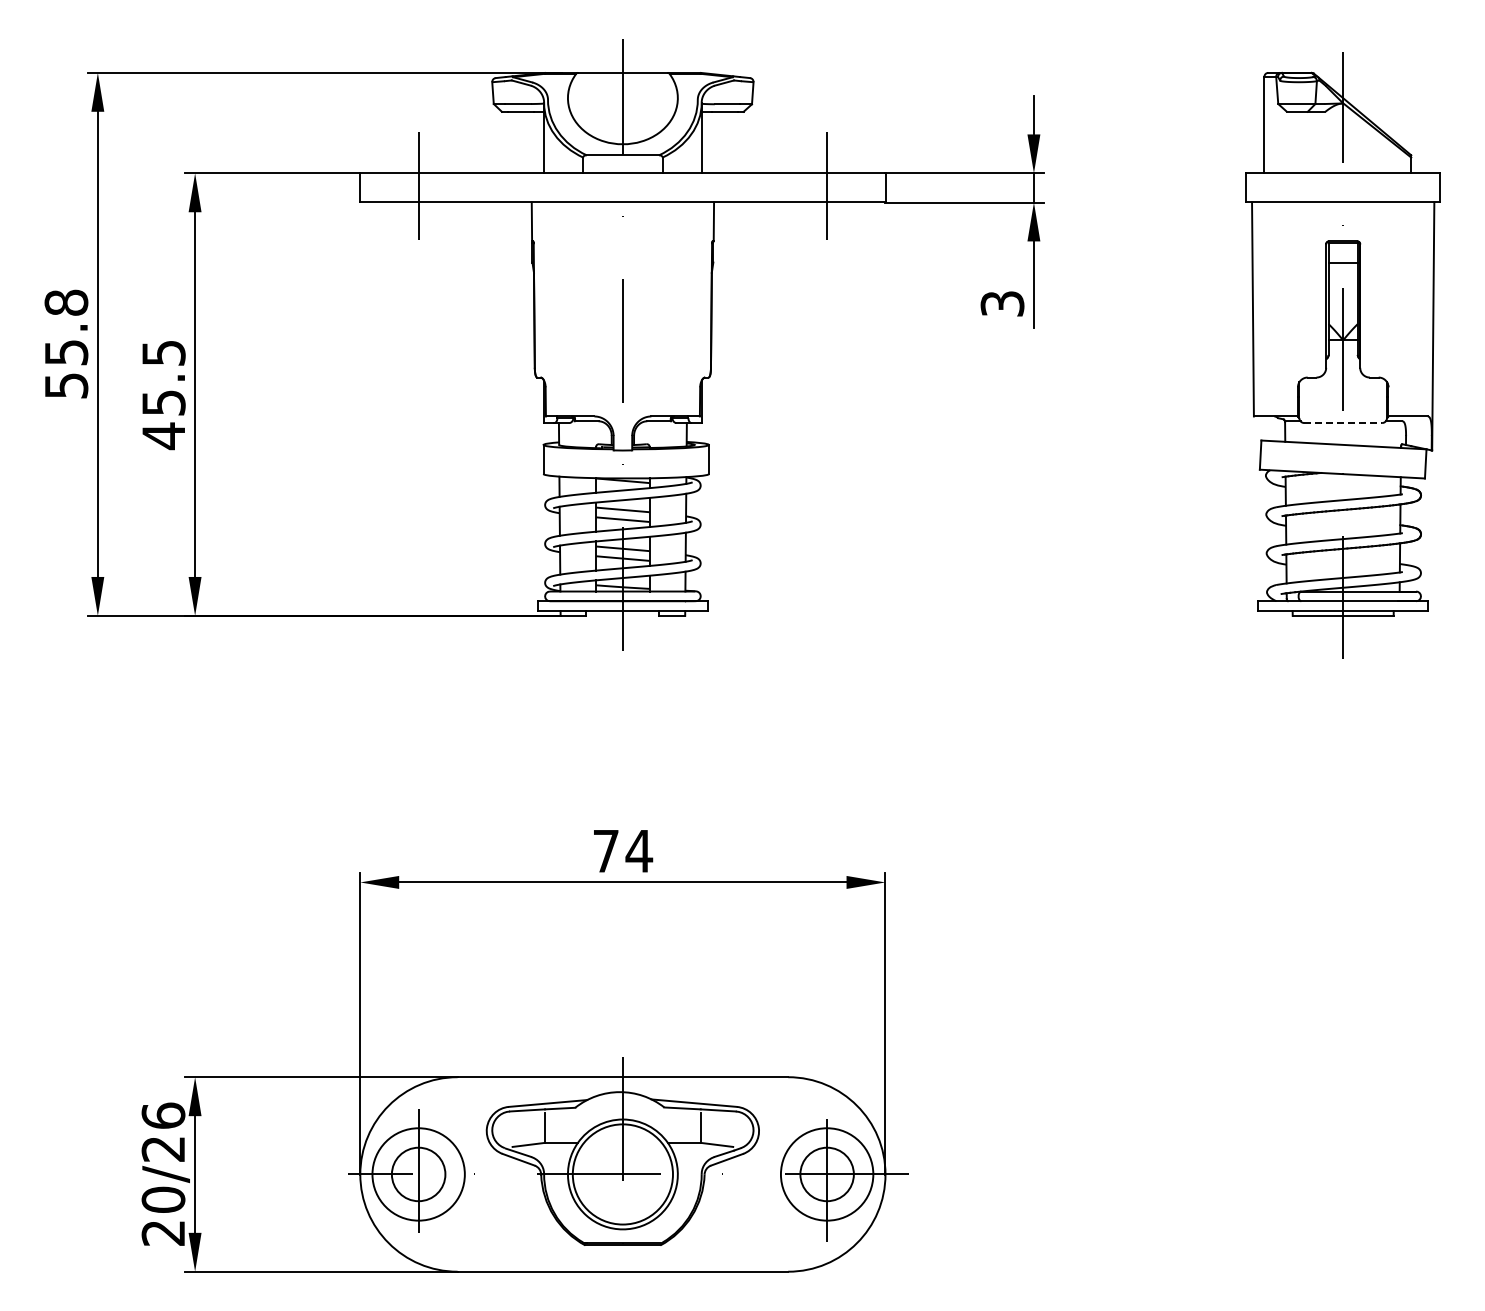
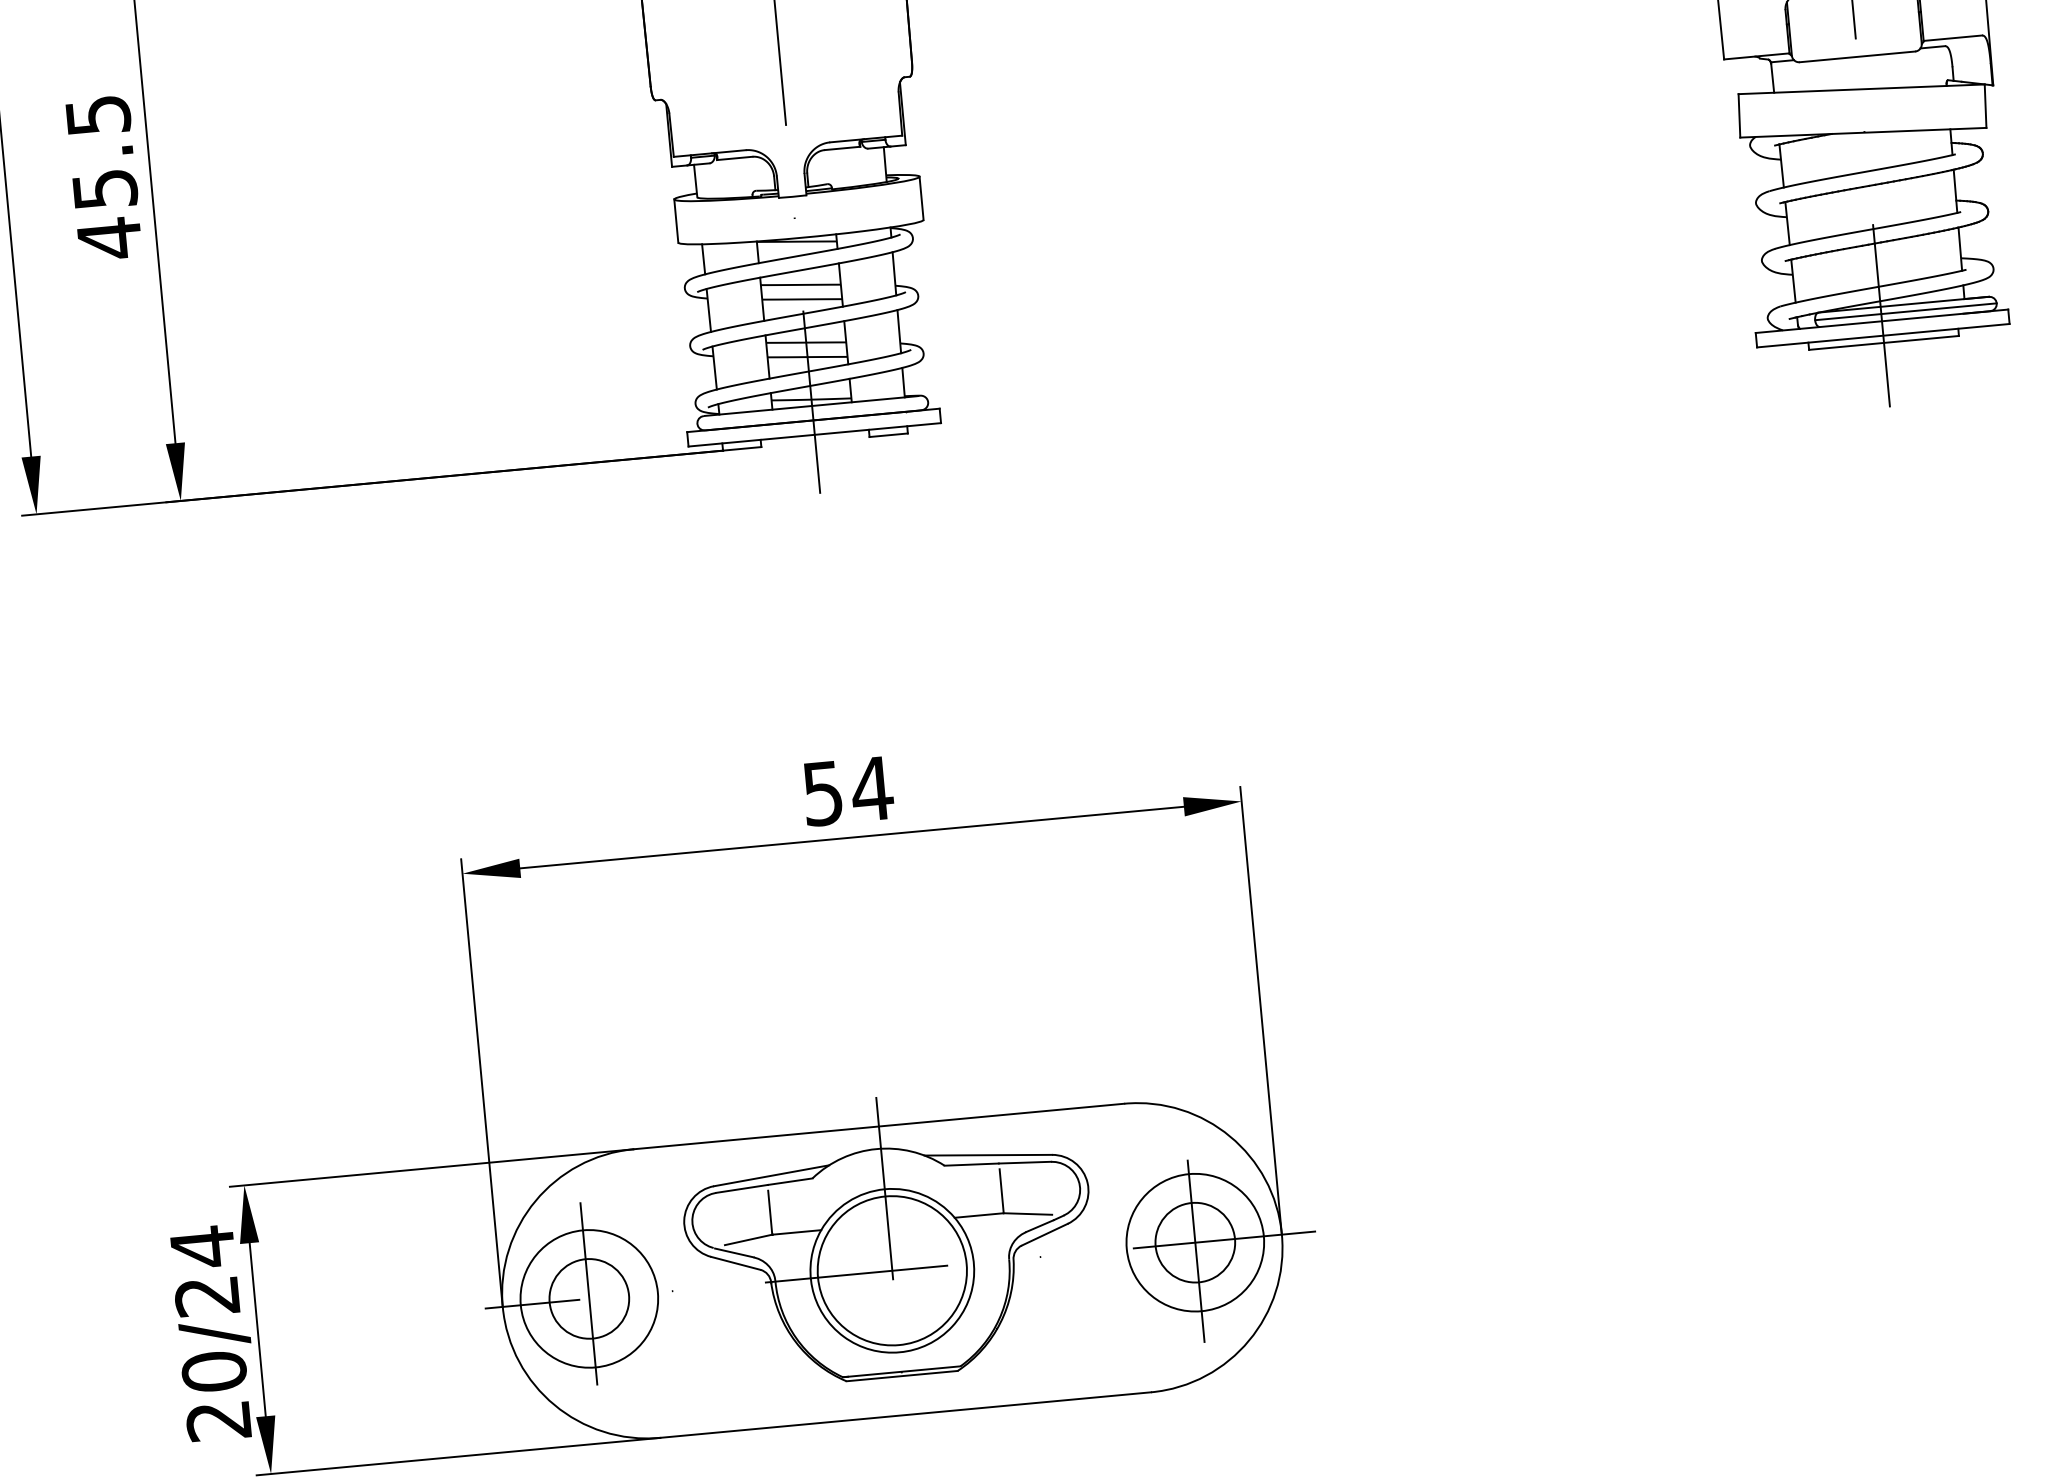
line: (1343, 423) -> (1858, 57), dashed -> solid
line: (1359, 596) -> (1905, 311), added
text: (605, 851) -> (822, 794), 74 -> 54
text: (163, 1115) -> (202, 1246), 20/26 -> 20/24

